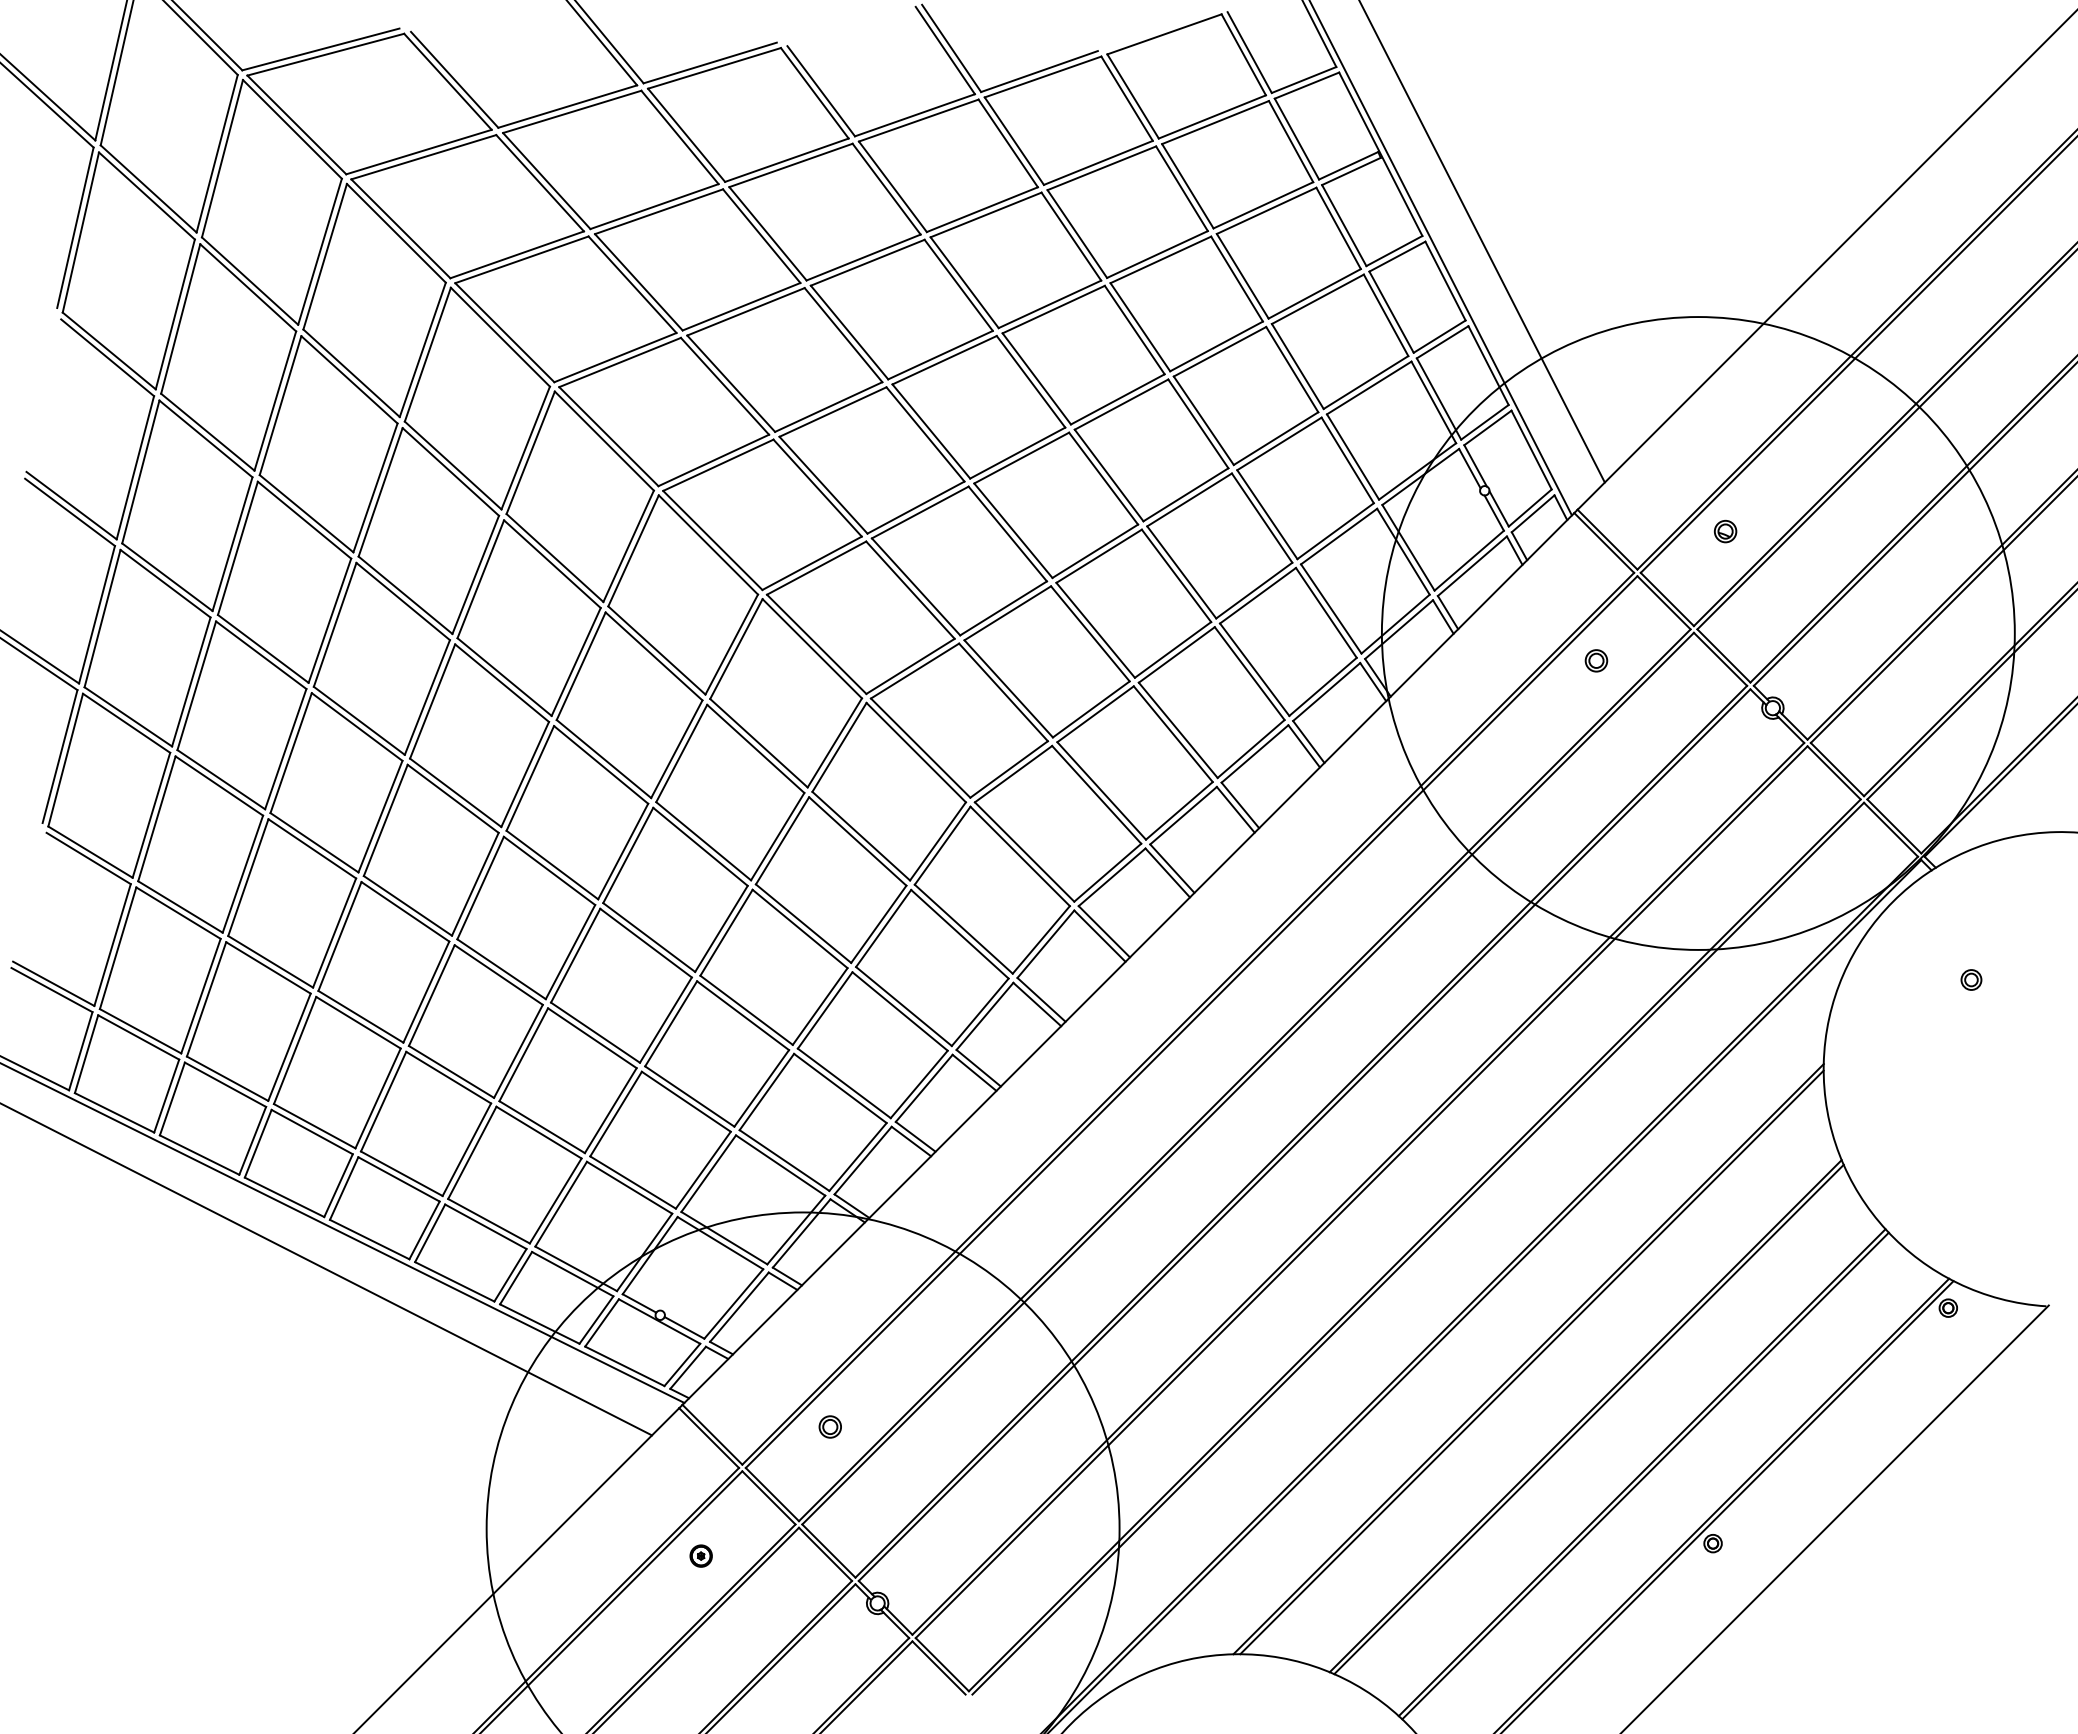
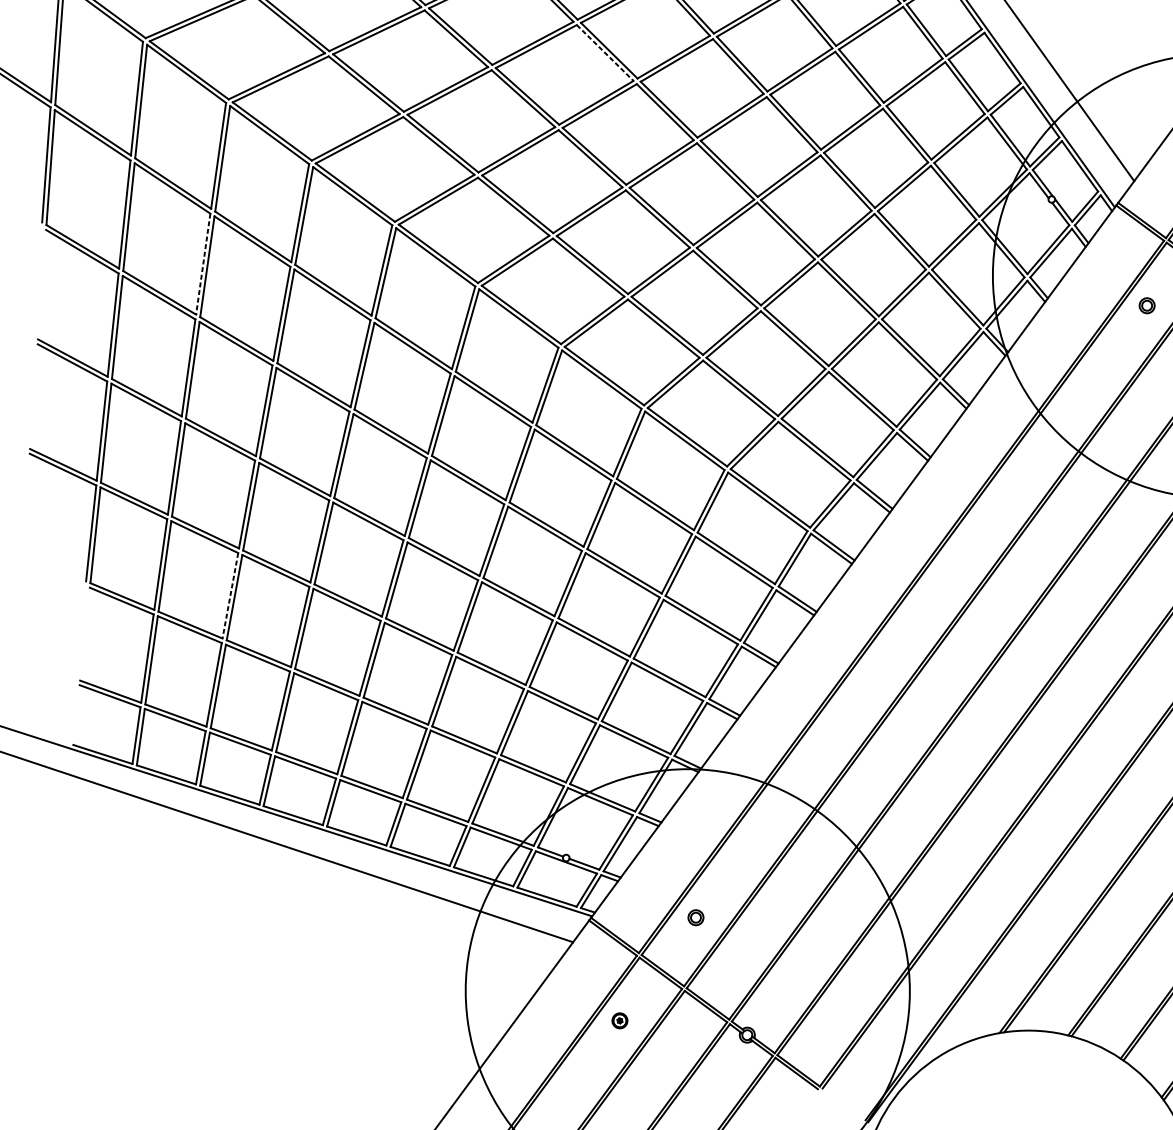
line: (886, 189) -> (605, 53), solid -> dashed
line: (275, 401) -> (203, 264), solid -> dashed
line: (242, 874) -> (230, 596), solid -> dashed

